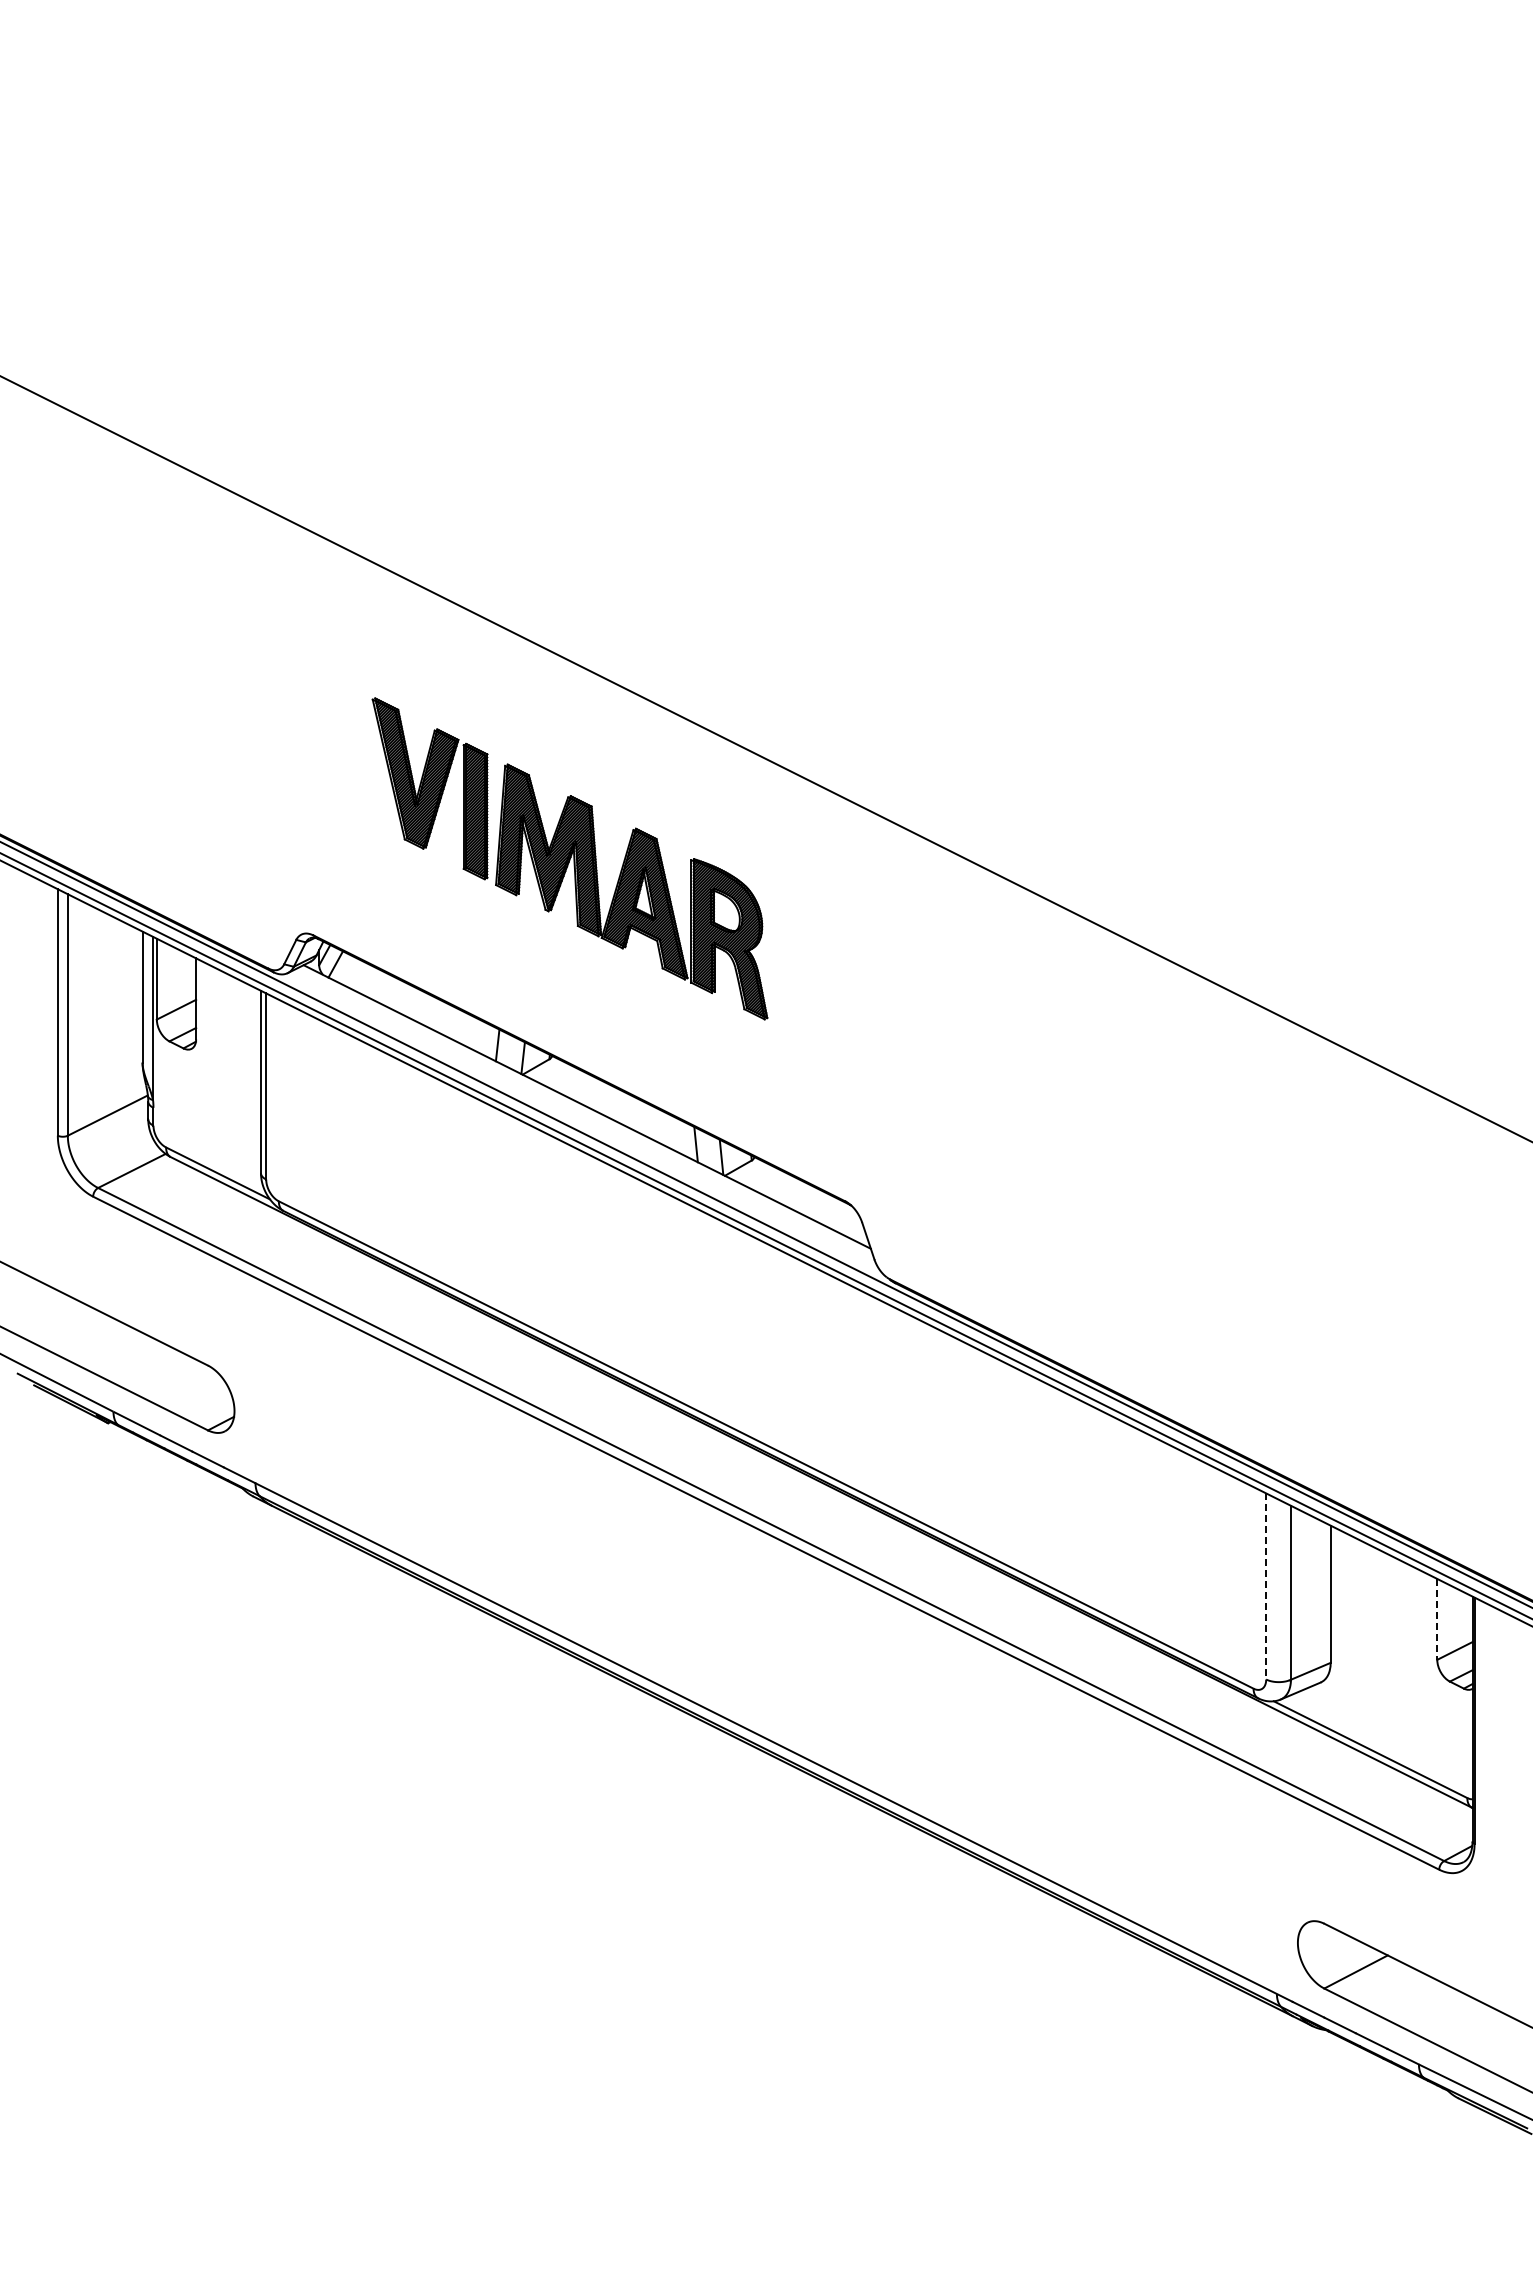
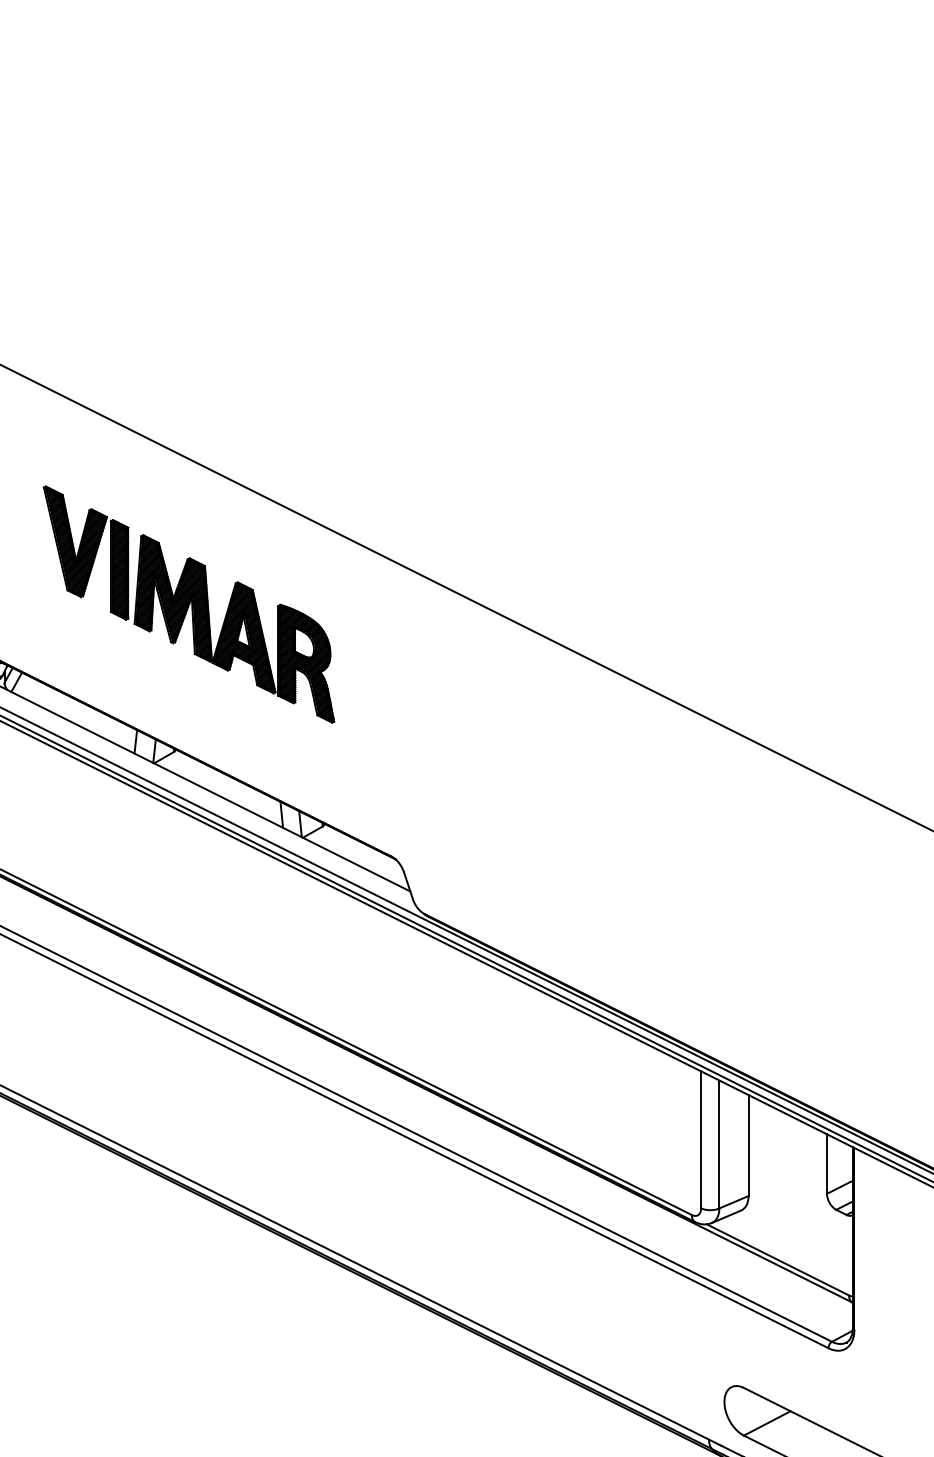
line: (1266, 1586) -> (701, 1139), dashed -> solid
line: (1437, 1619) -> (827, 1164), dashed -> solid

